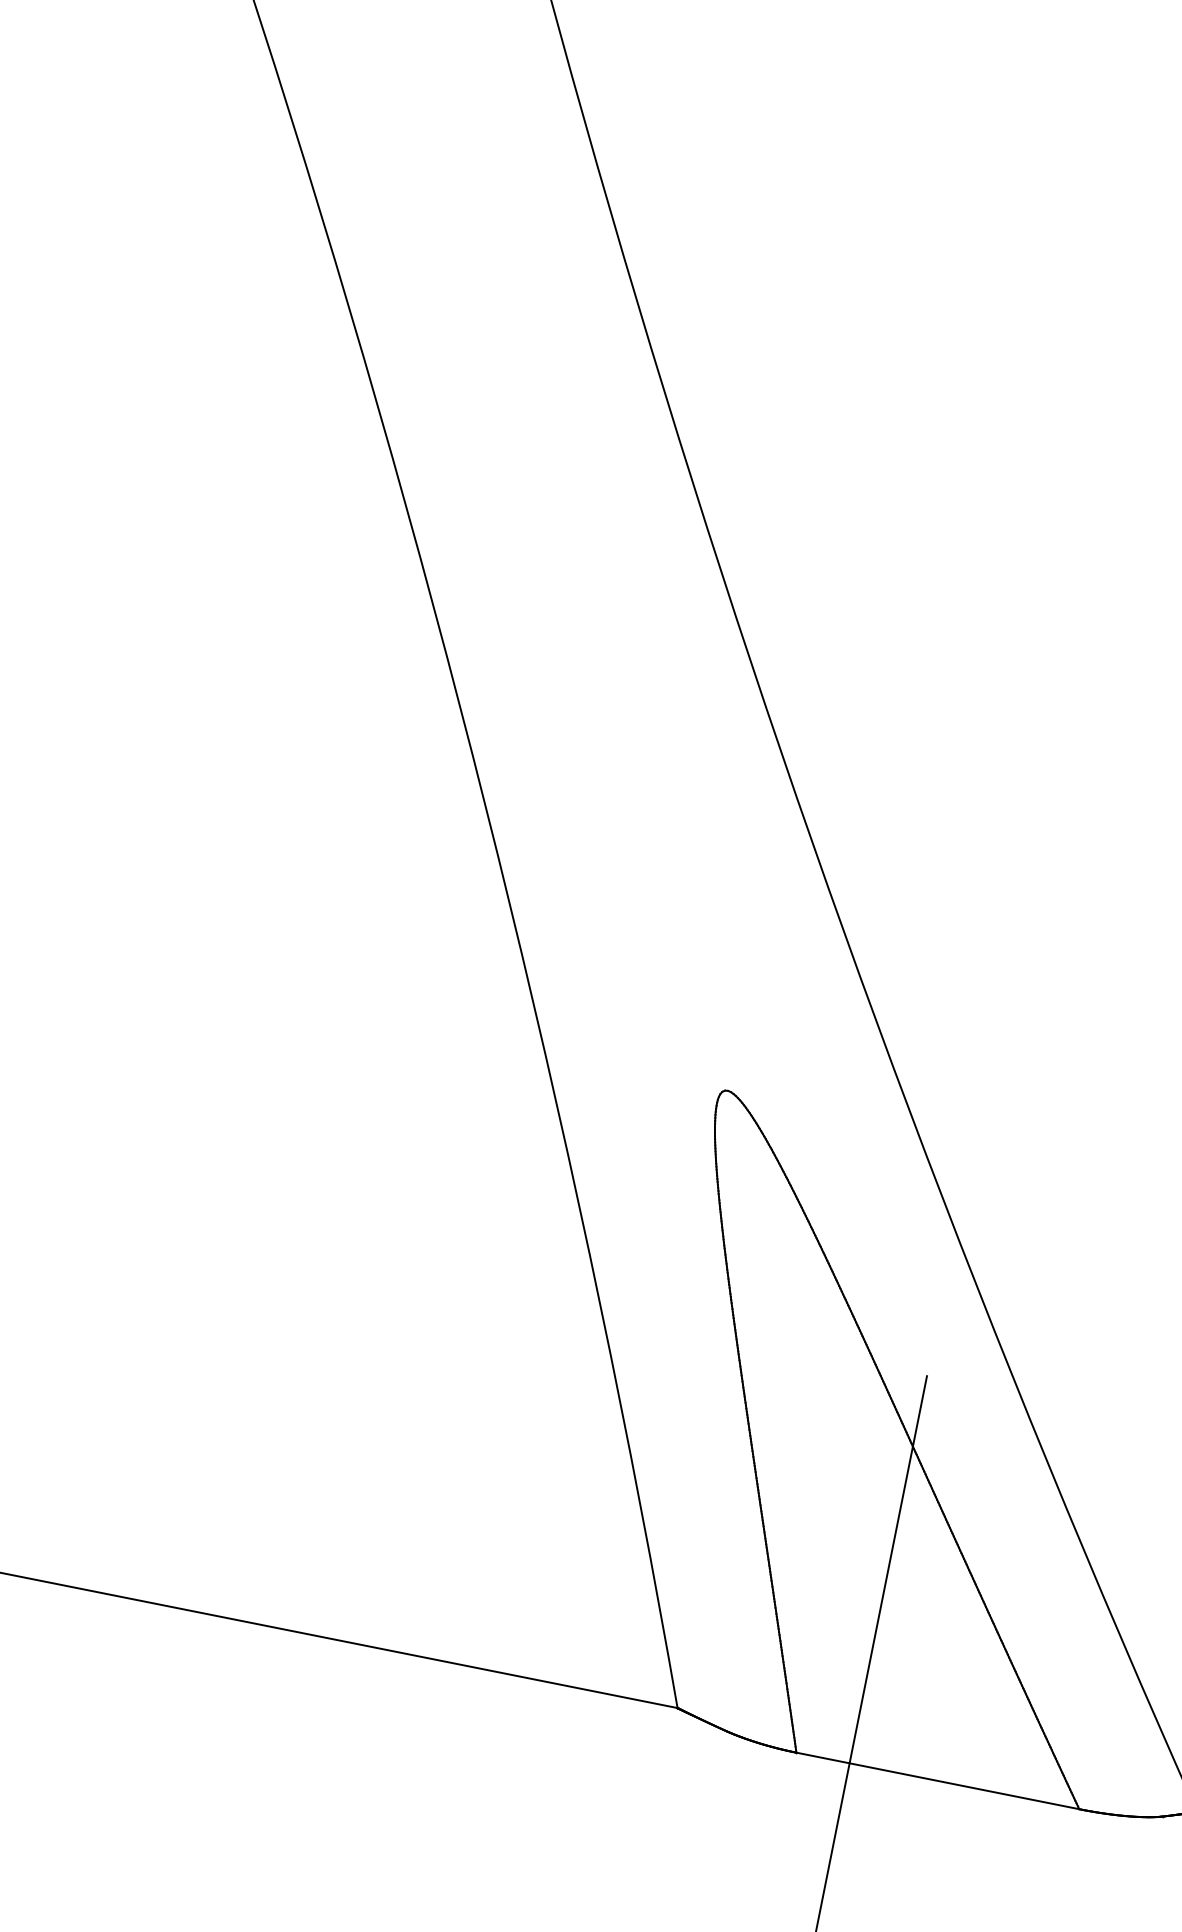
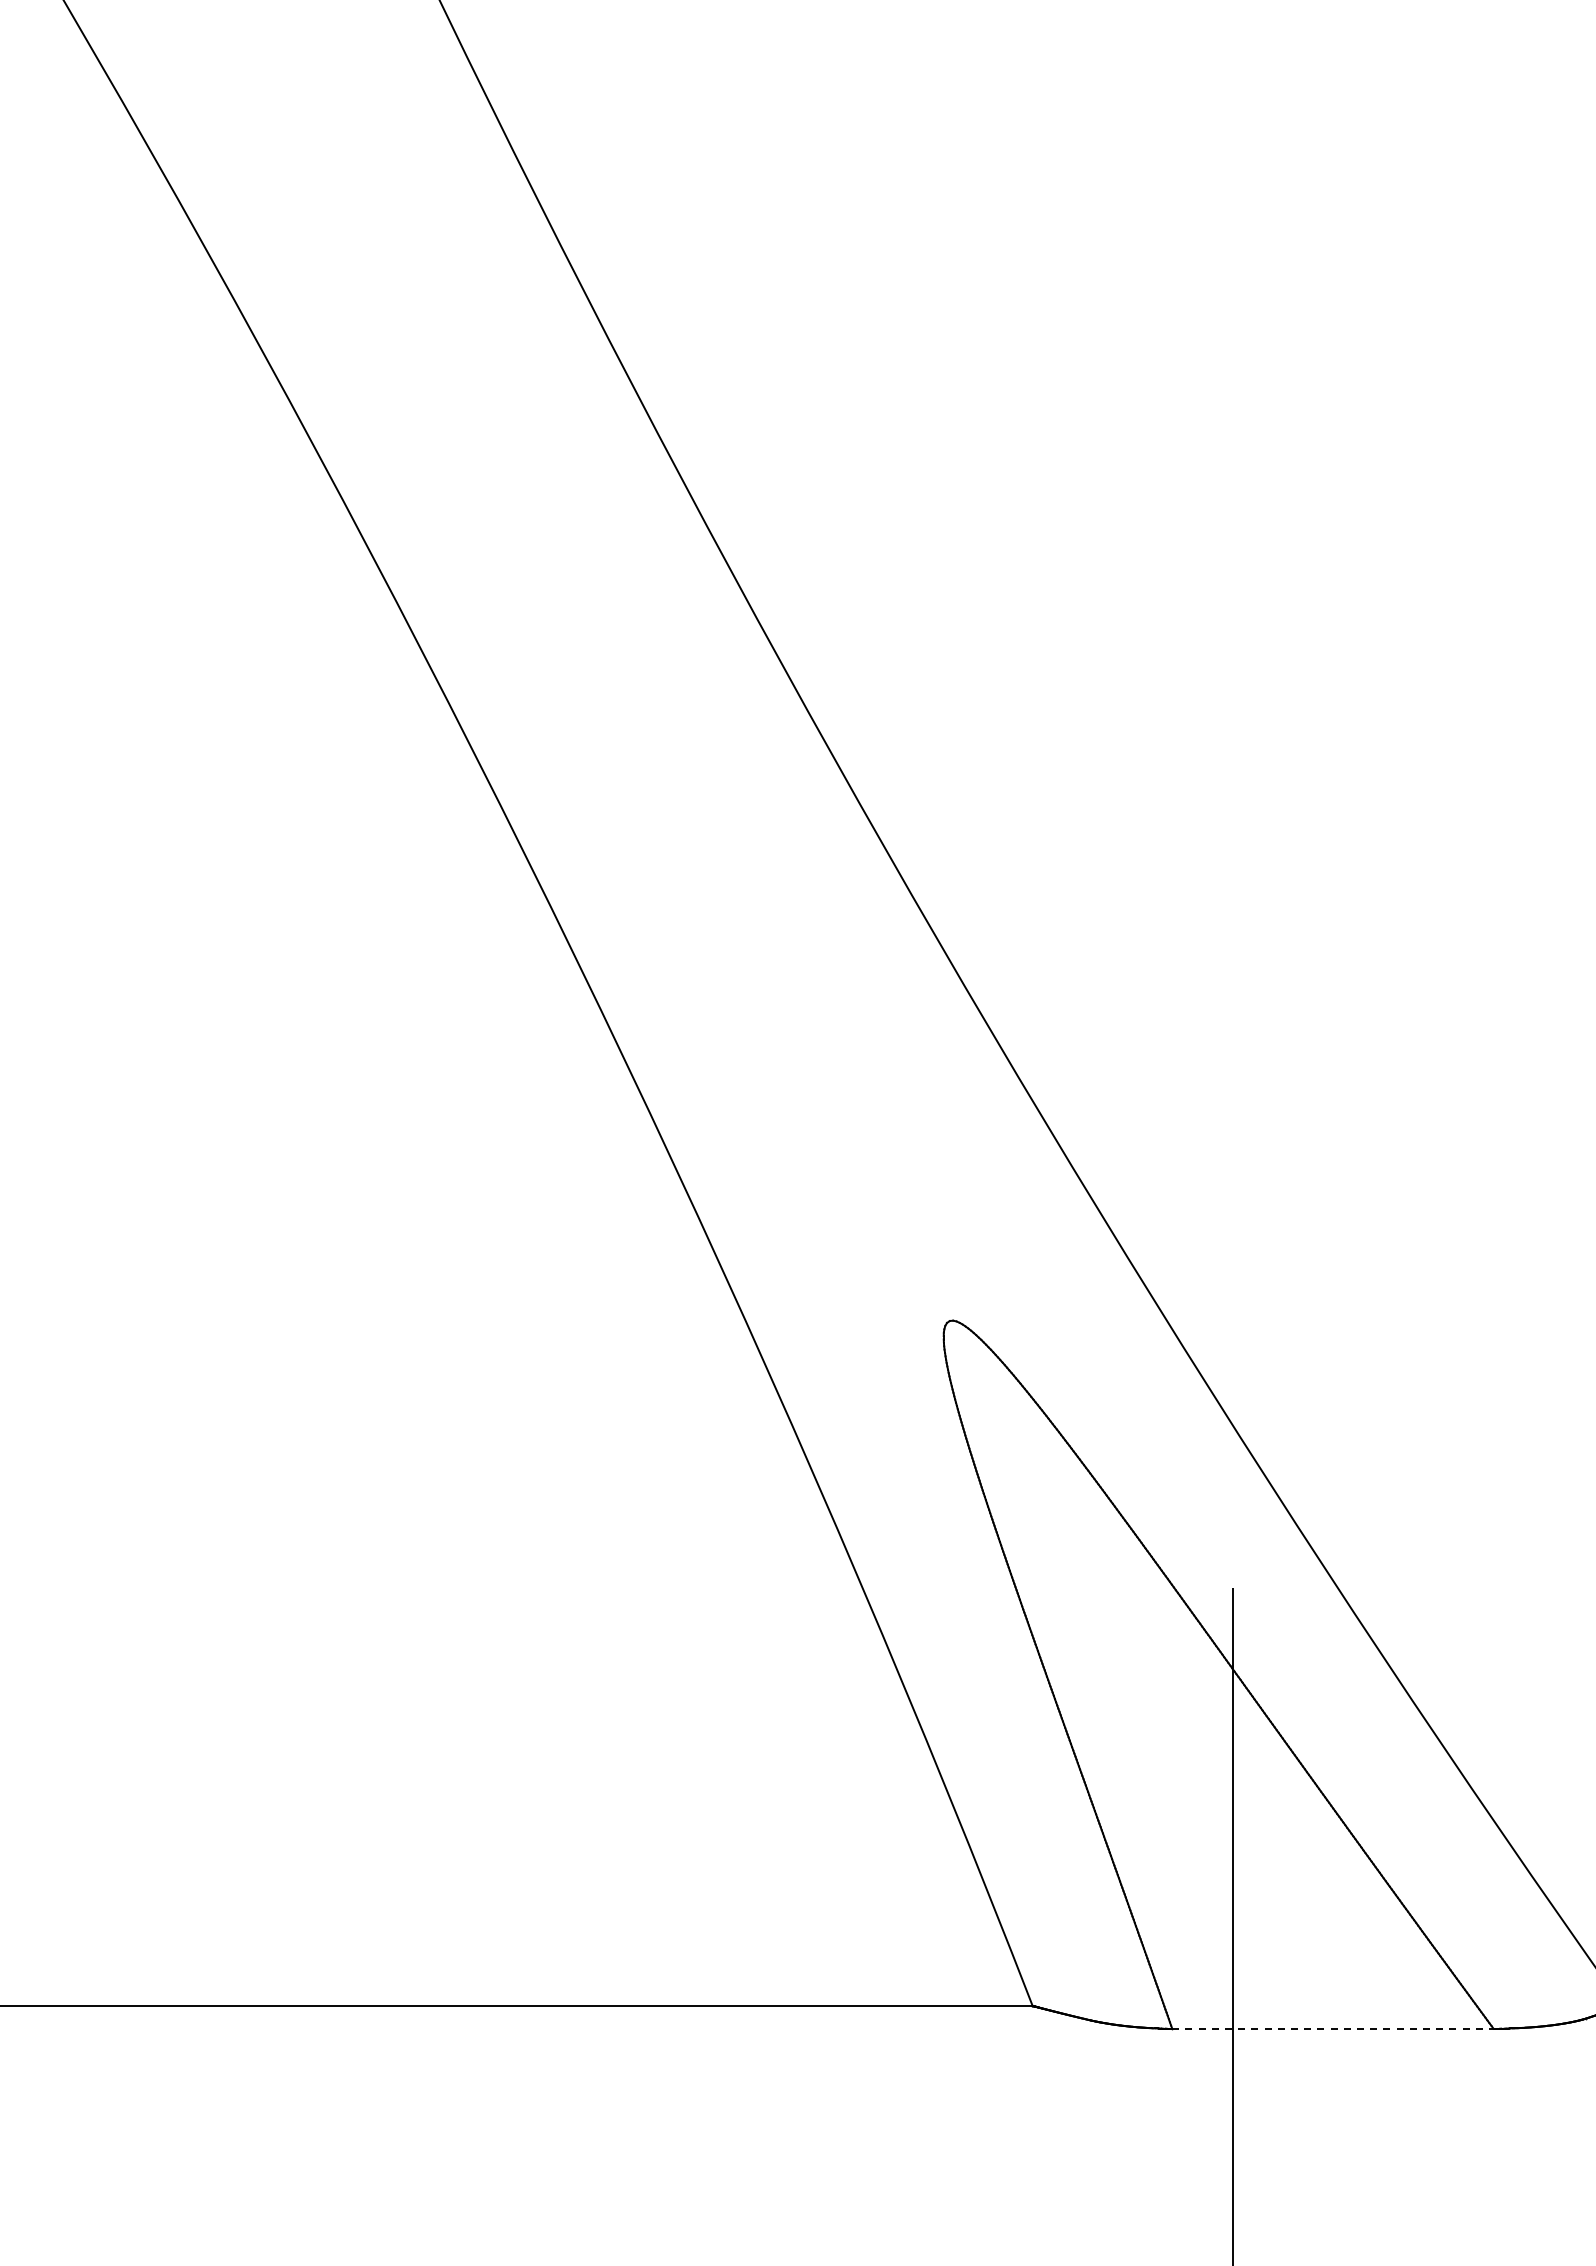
line: (937, 1780) -> (1332, 2028), solid -> dashed

